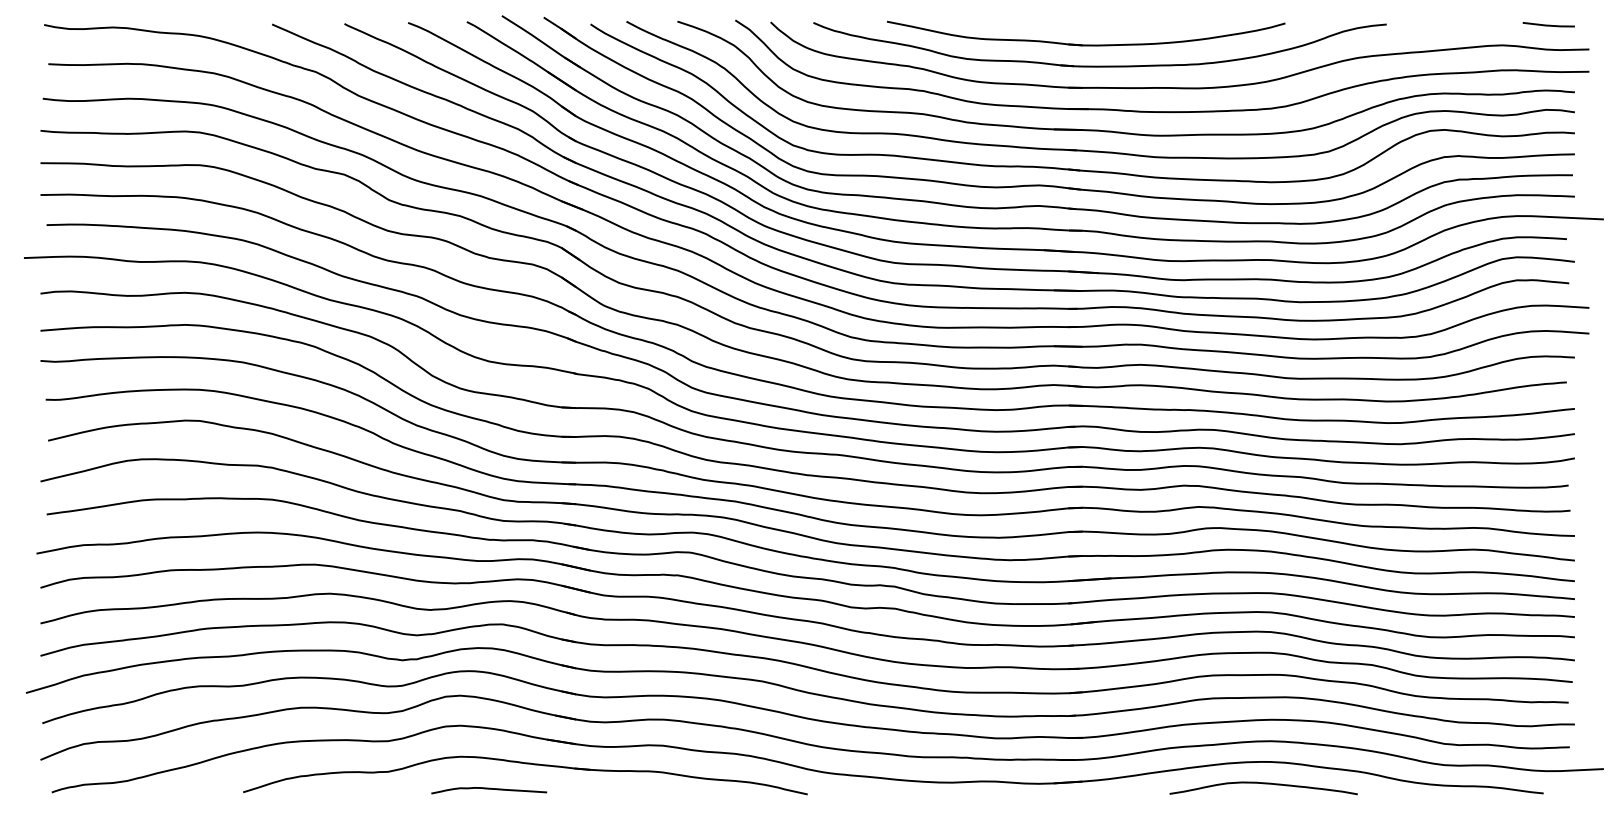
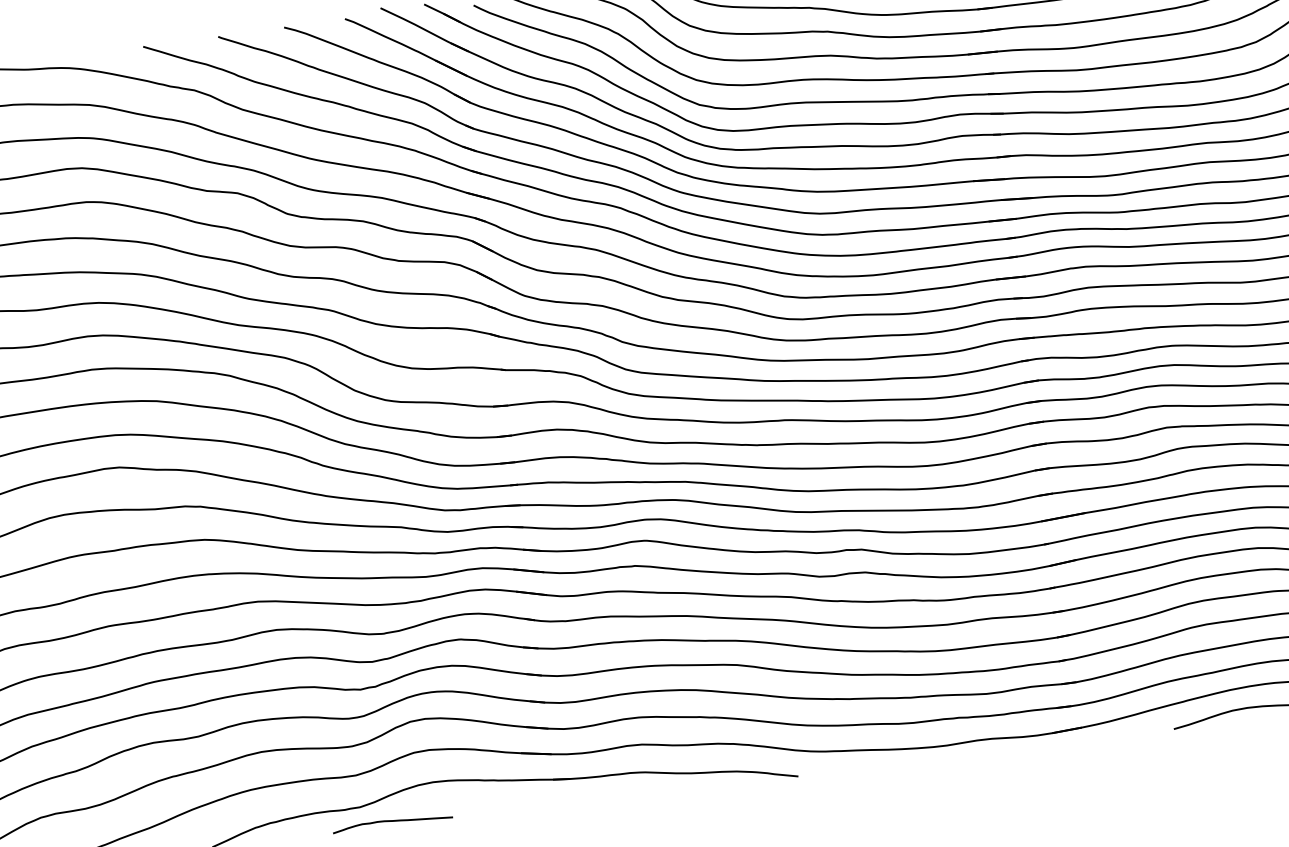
curve: (489, 789) -> (392, 821), moved

